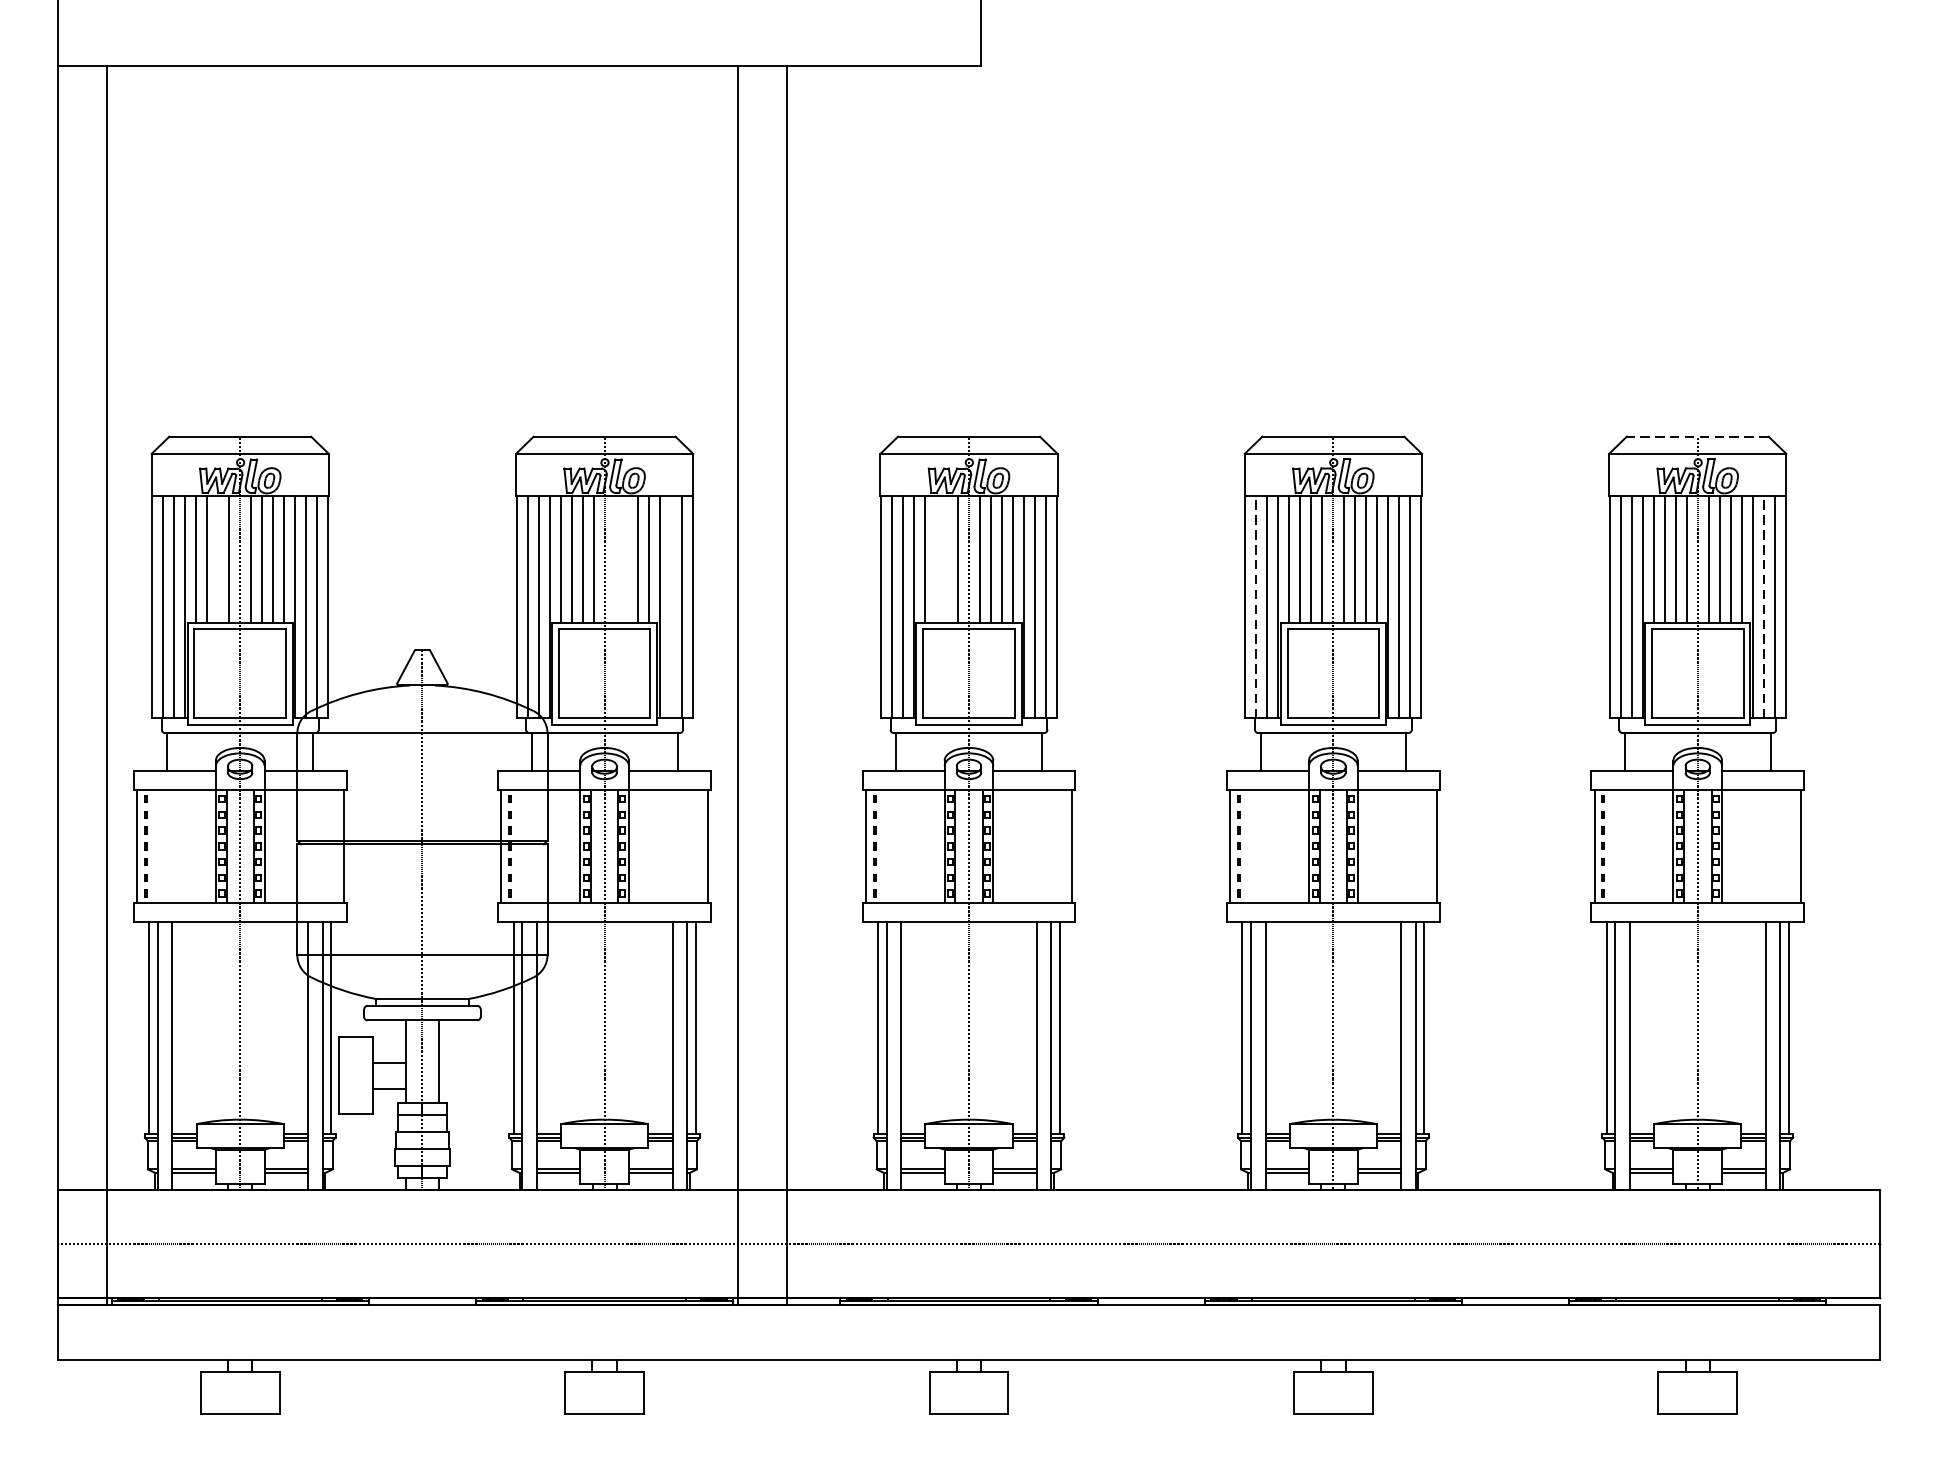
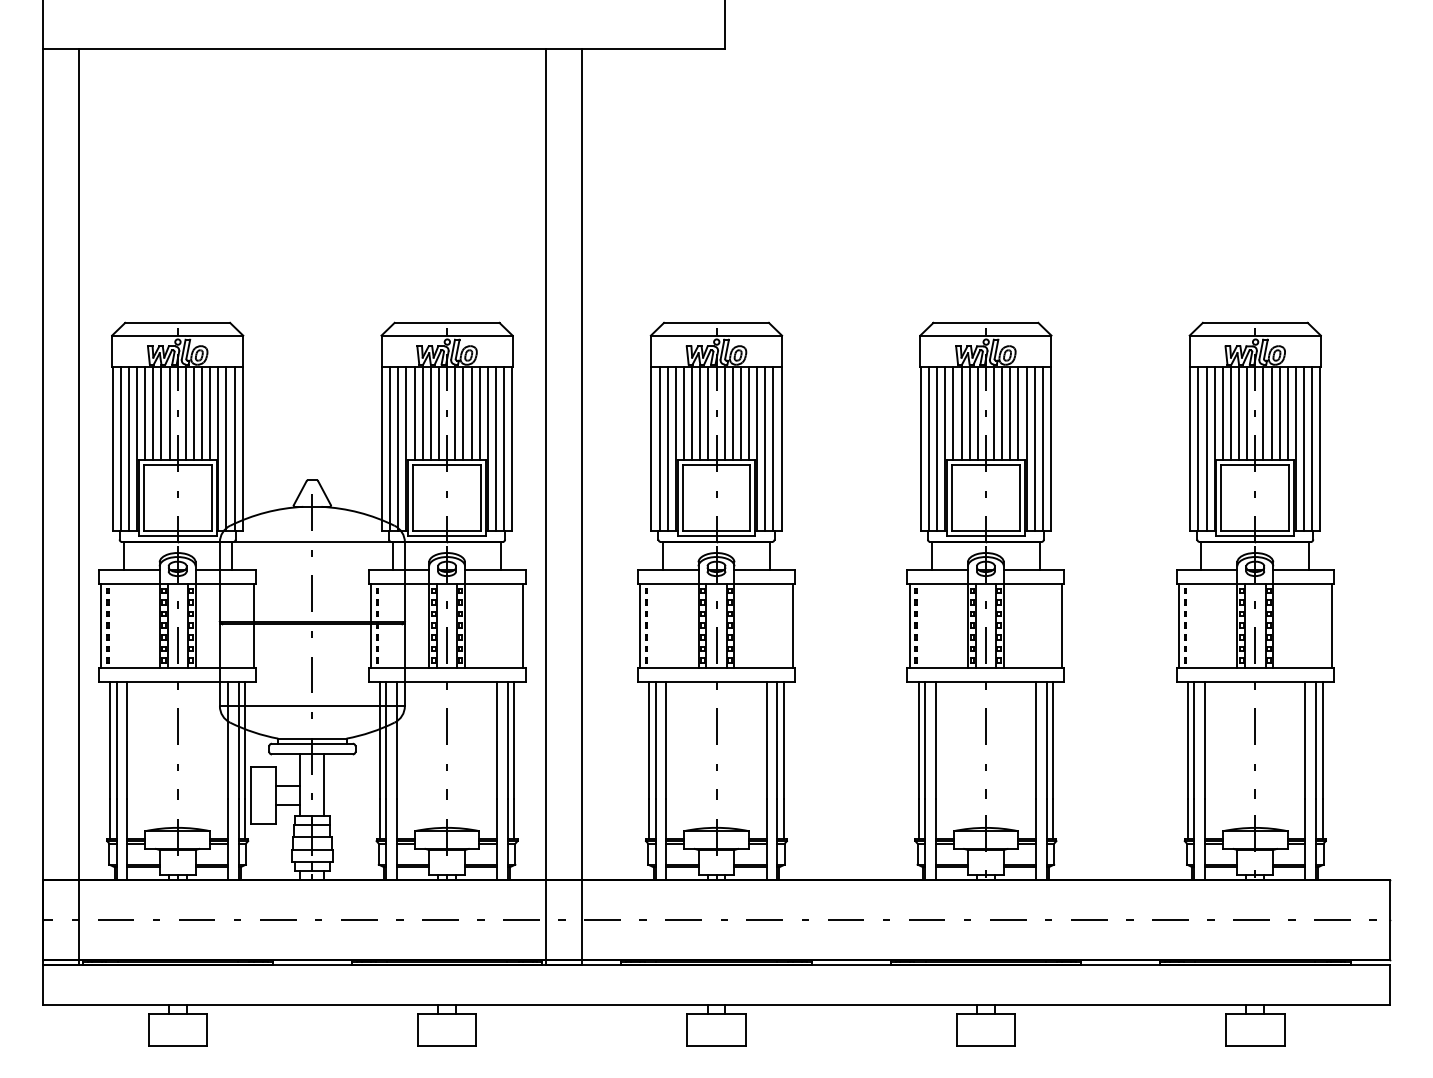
line: (1696, 436) -> (1254, 322), dashed -> solid
line: (218, 559) -> (161, 413), added
line: (615, 559) -> (455, 413), added
line: (626, 559) -> (463, 413), added
line: (936, 559) -> (692, 413), added
line: (947, 559) -> (700, 413), added
line: (670, 606) -> (495, 448), added
line: (1255, 606) -> (928, 448), dashed -> solid
line: (1764, 606) -> (1304, 448), dashed -> solid

